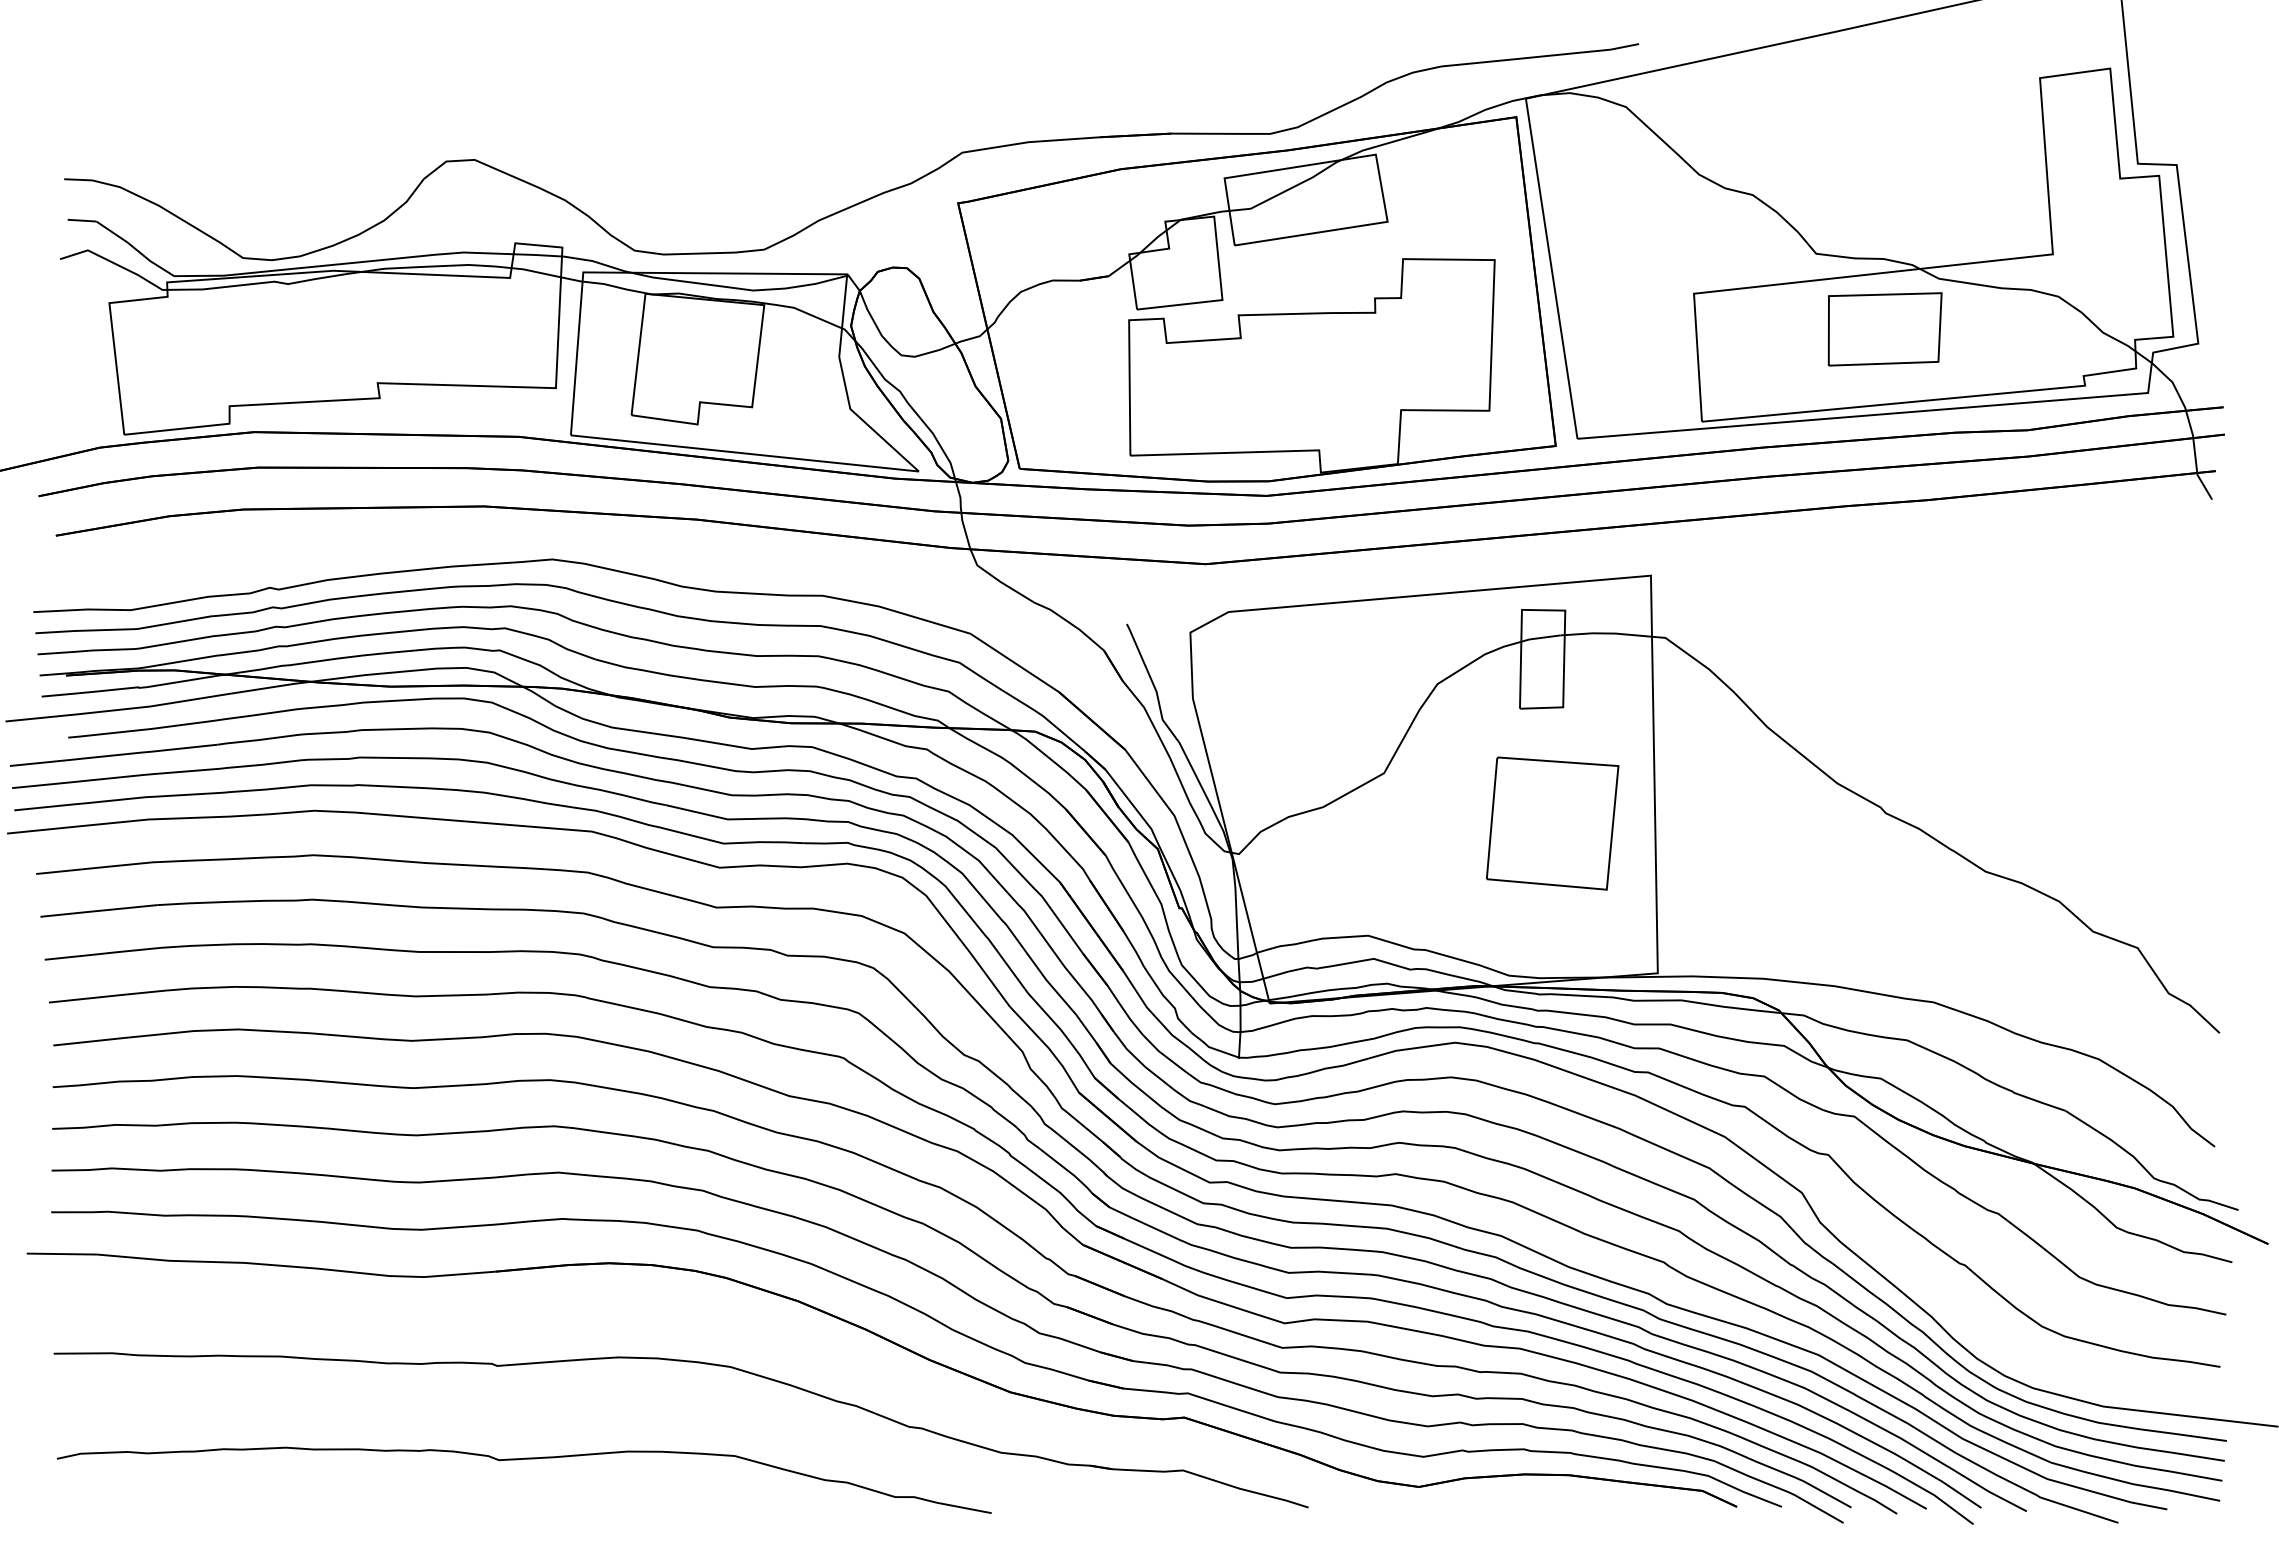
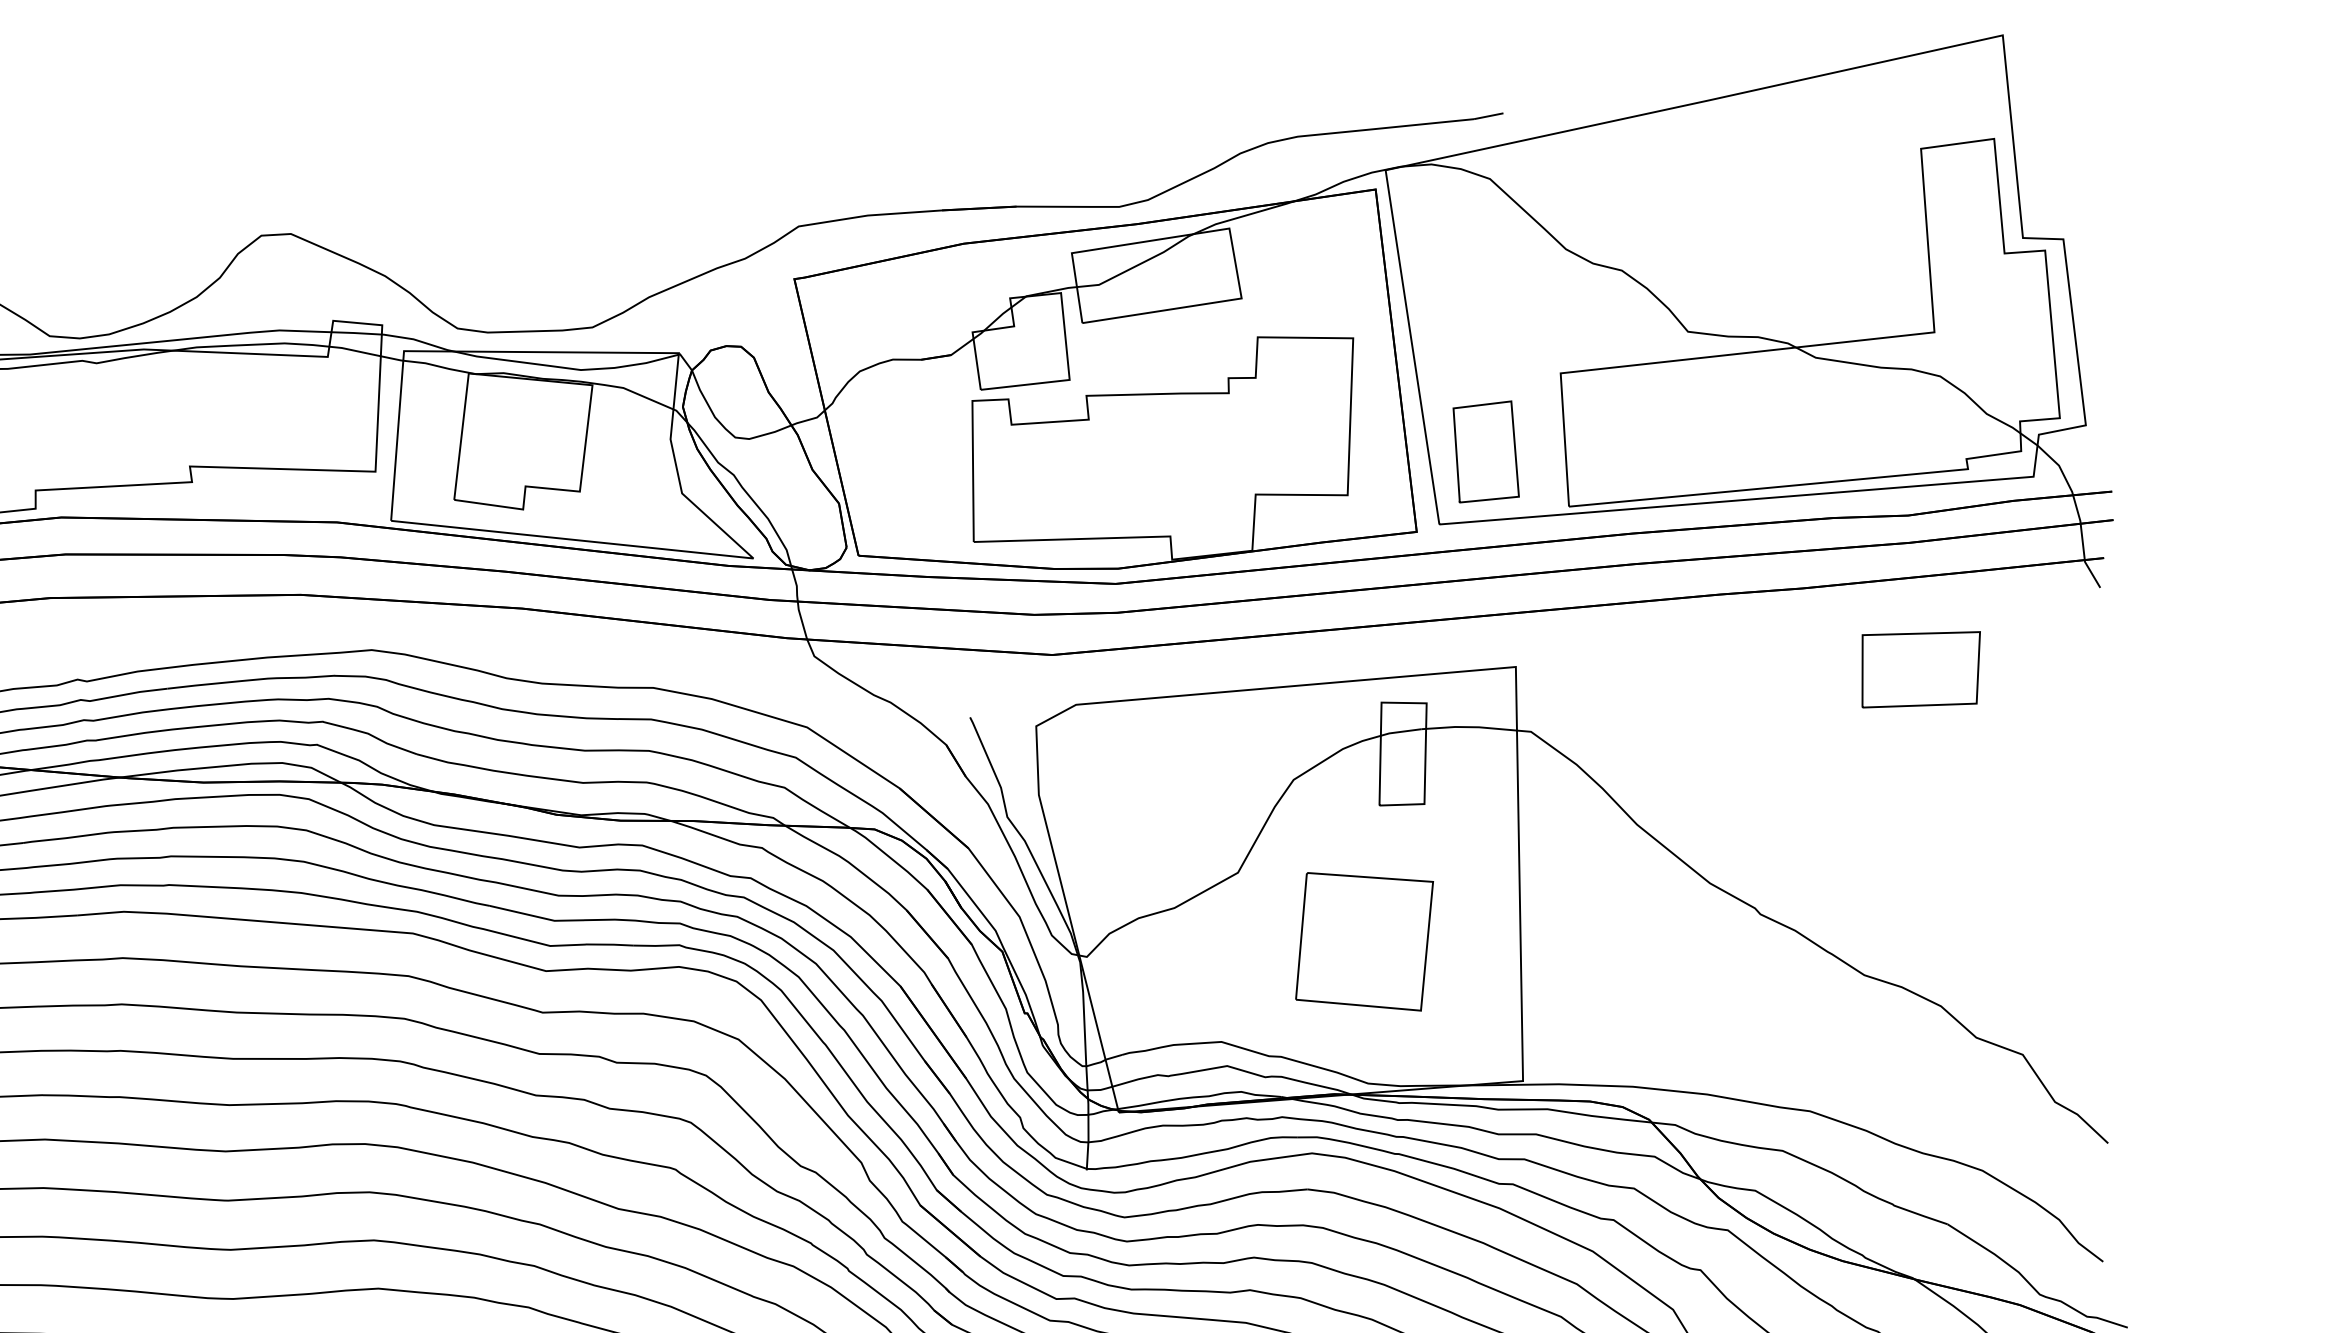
part: (1884, 329) -> (1920, 669), moved
part: (1622, 368) -> (1486, 451), added
part: (1552, 823) -> (1364, 941), moved

